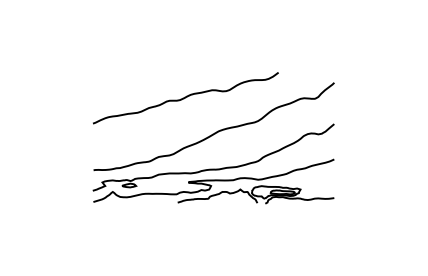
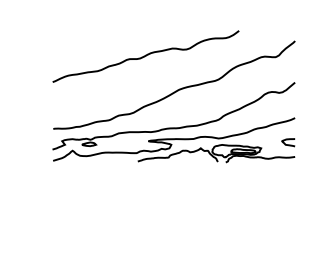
curve: (327, 181) -> (288, 140), added

